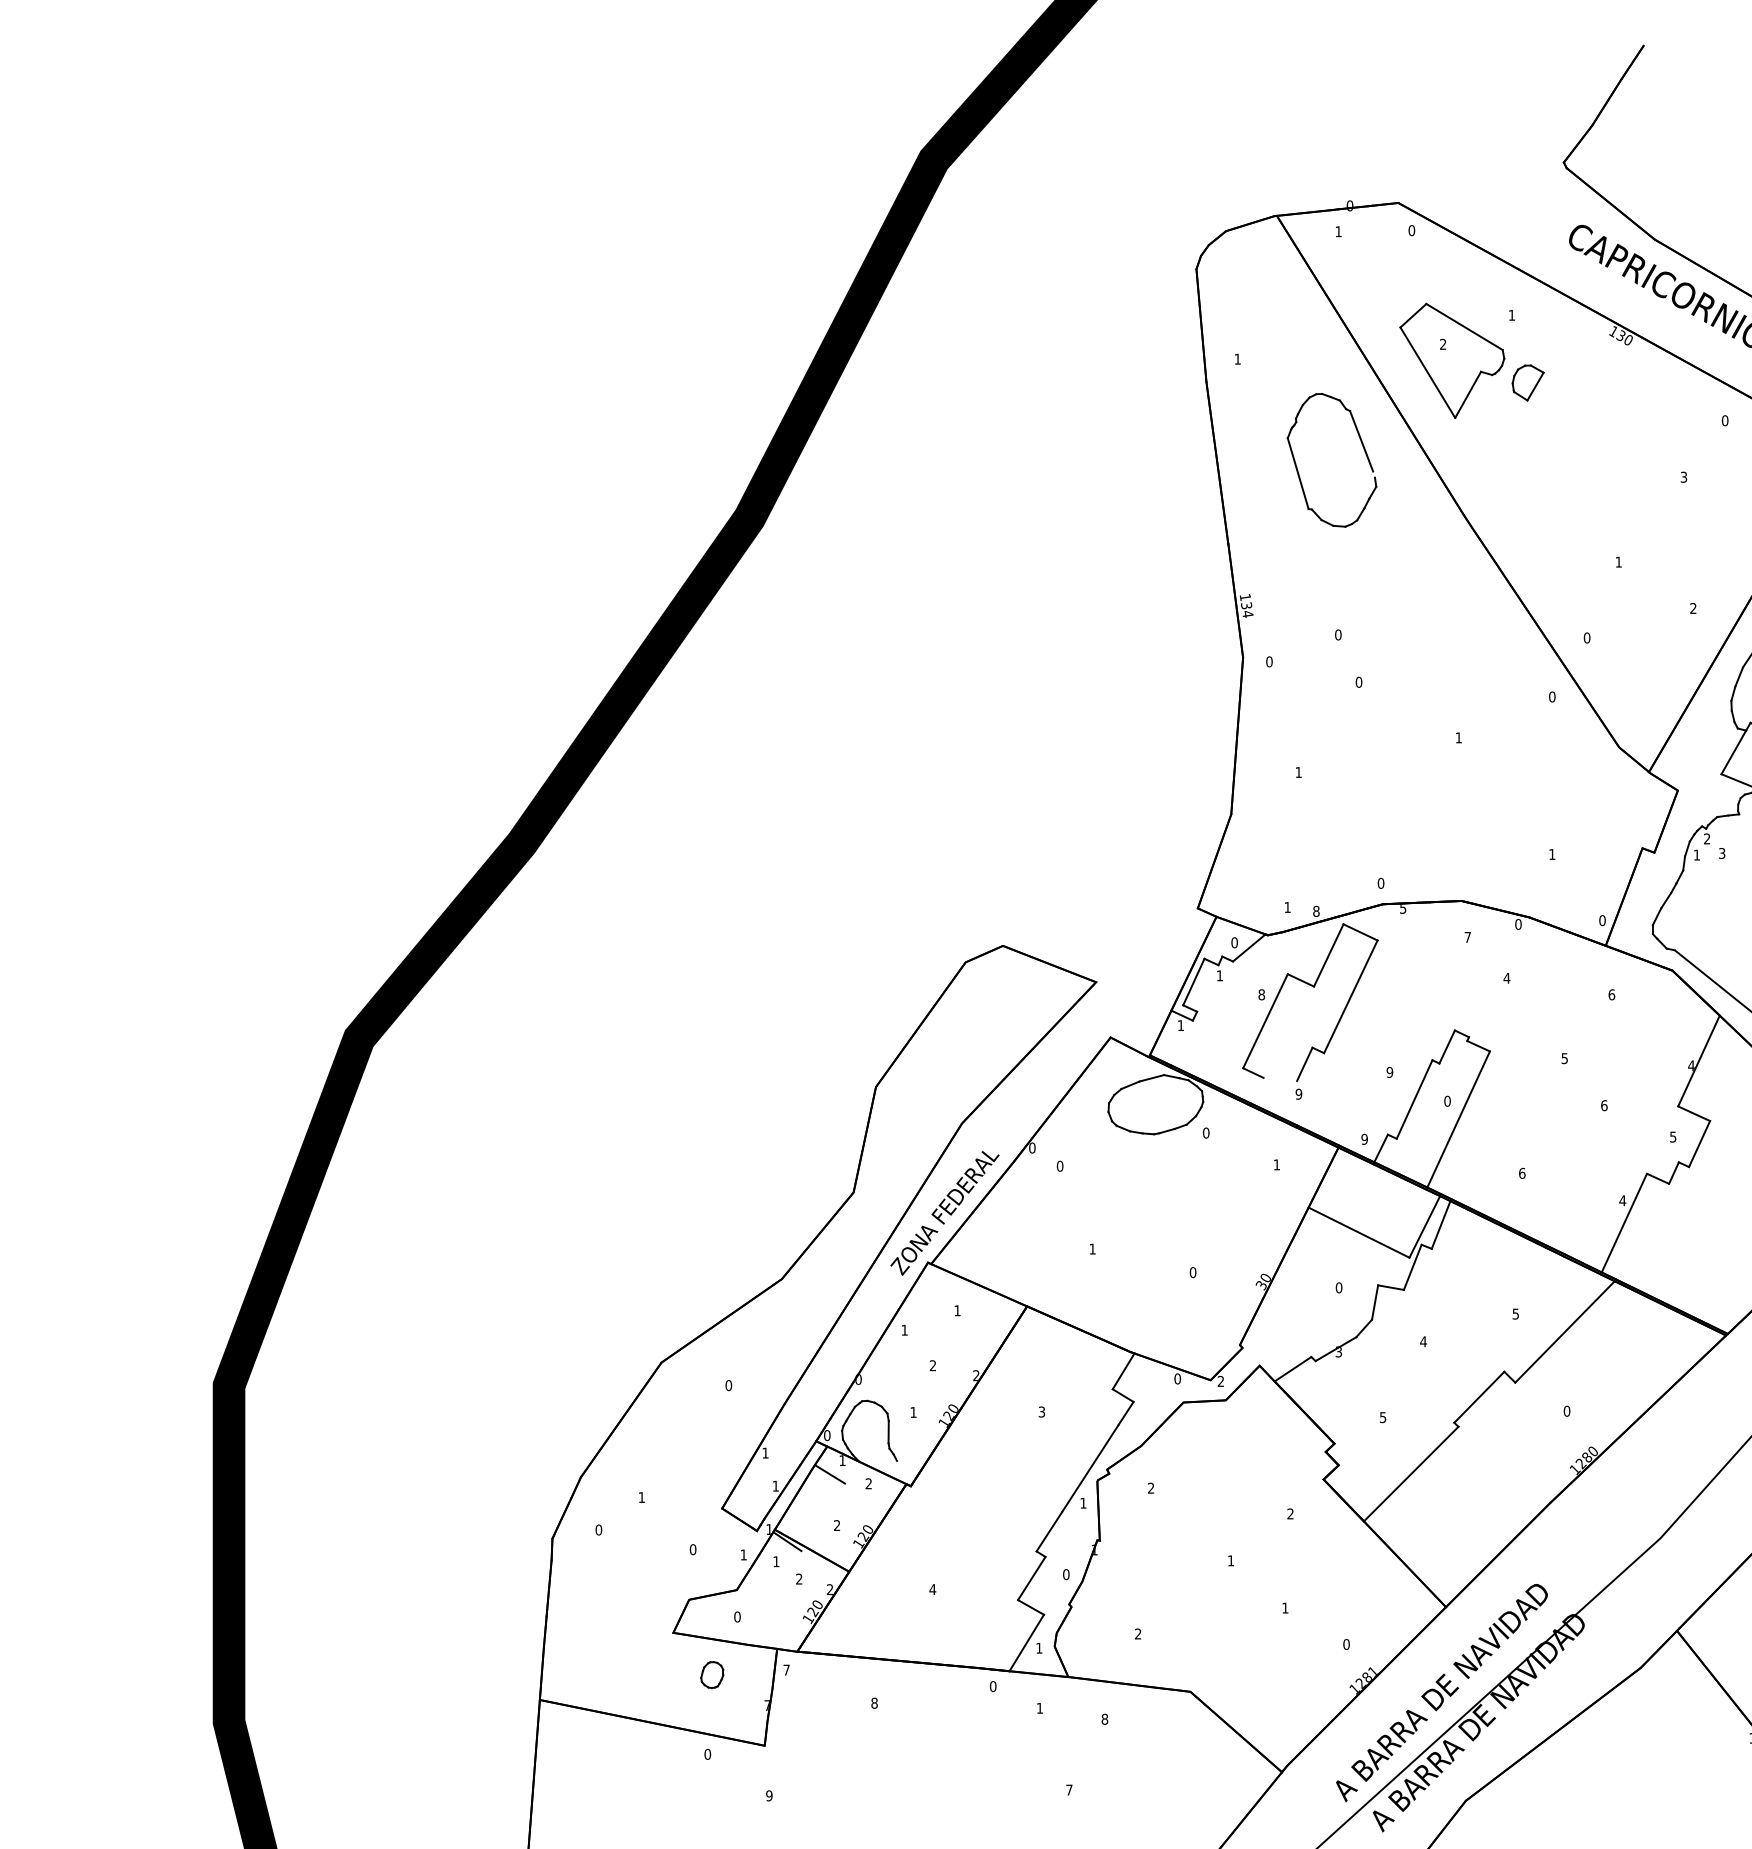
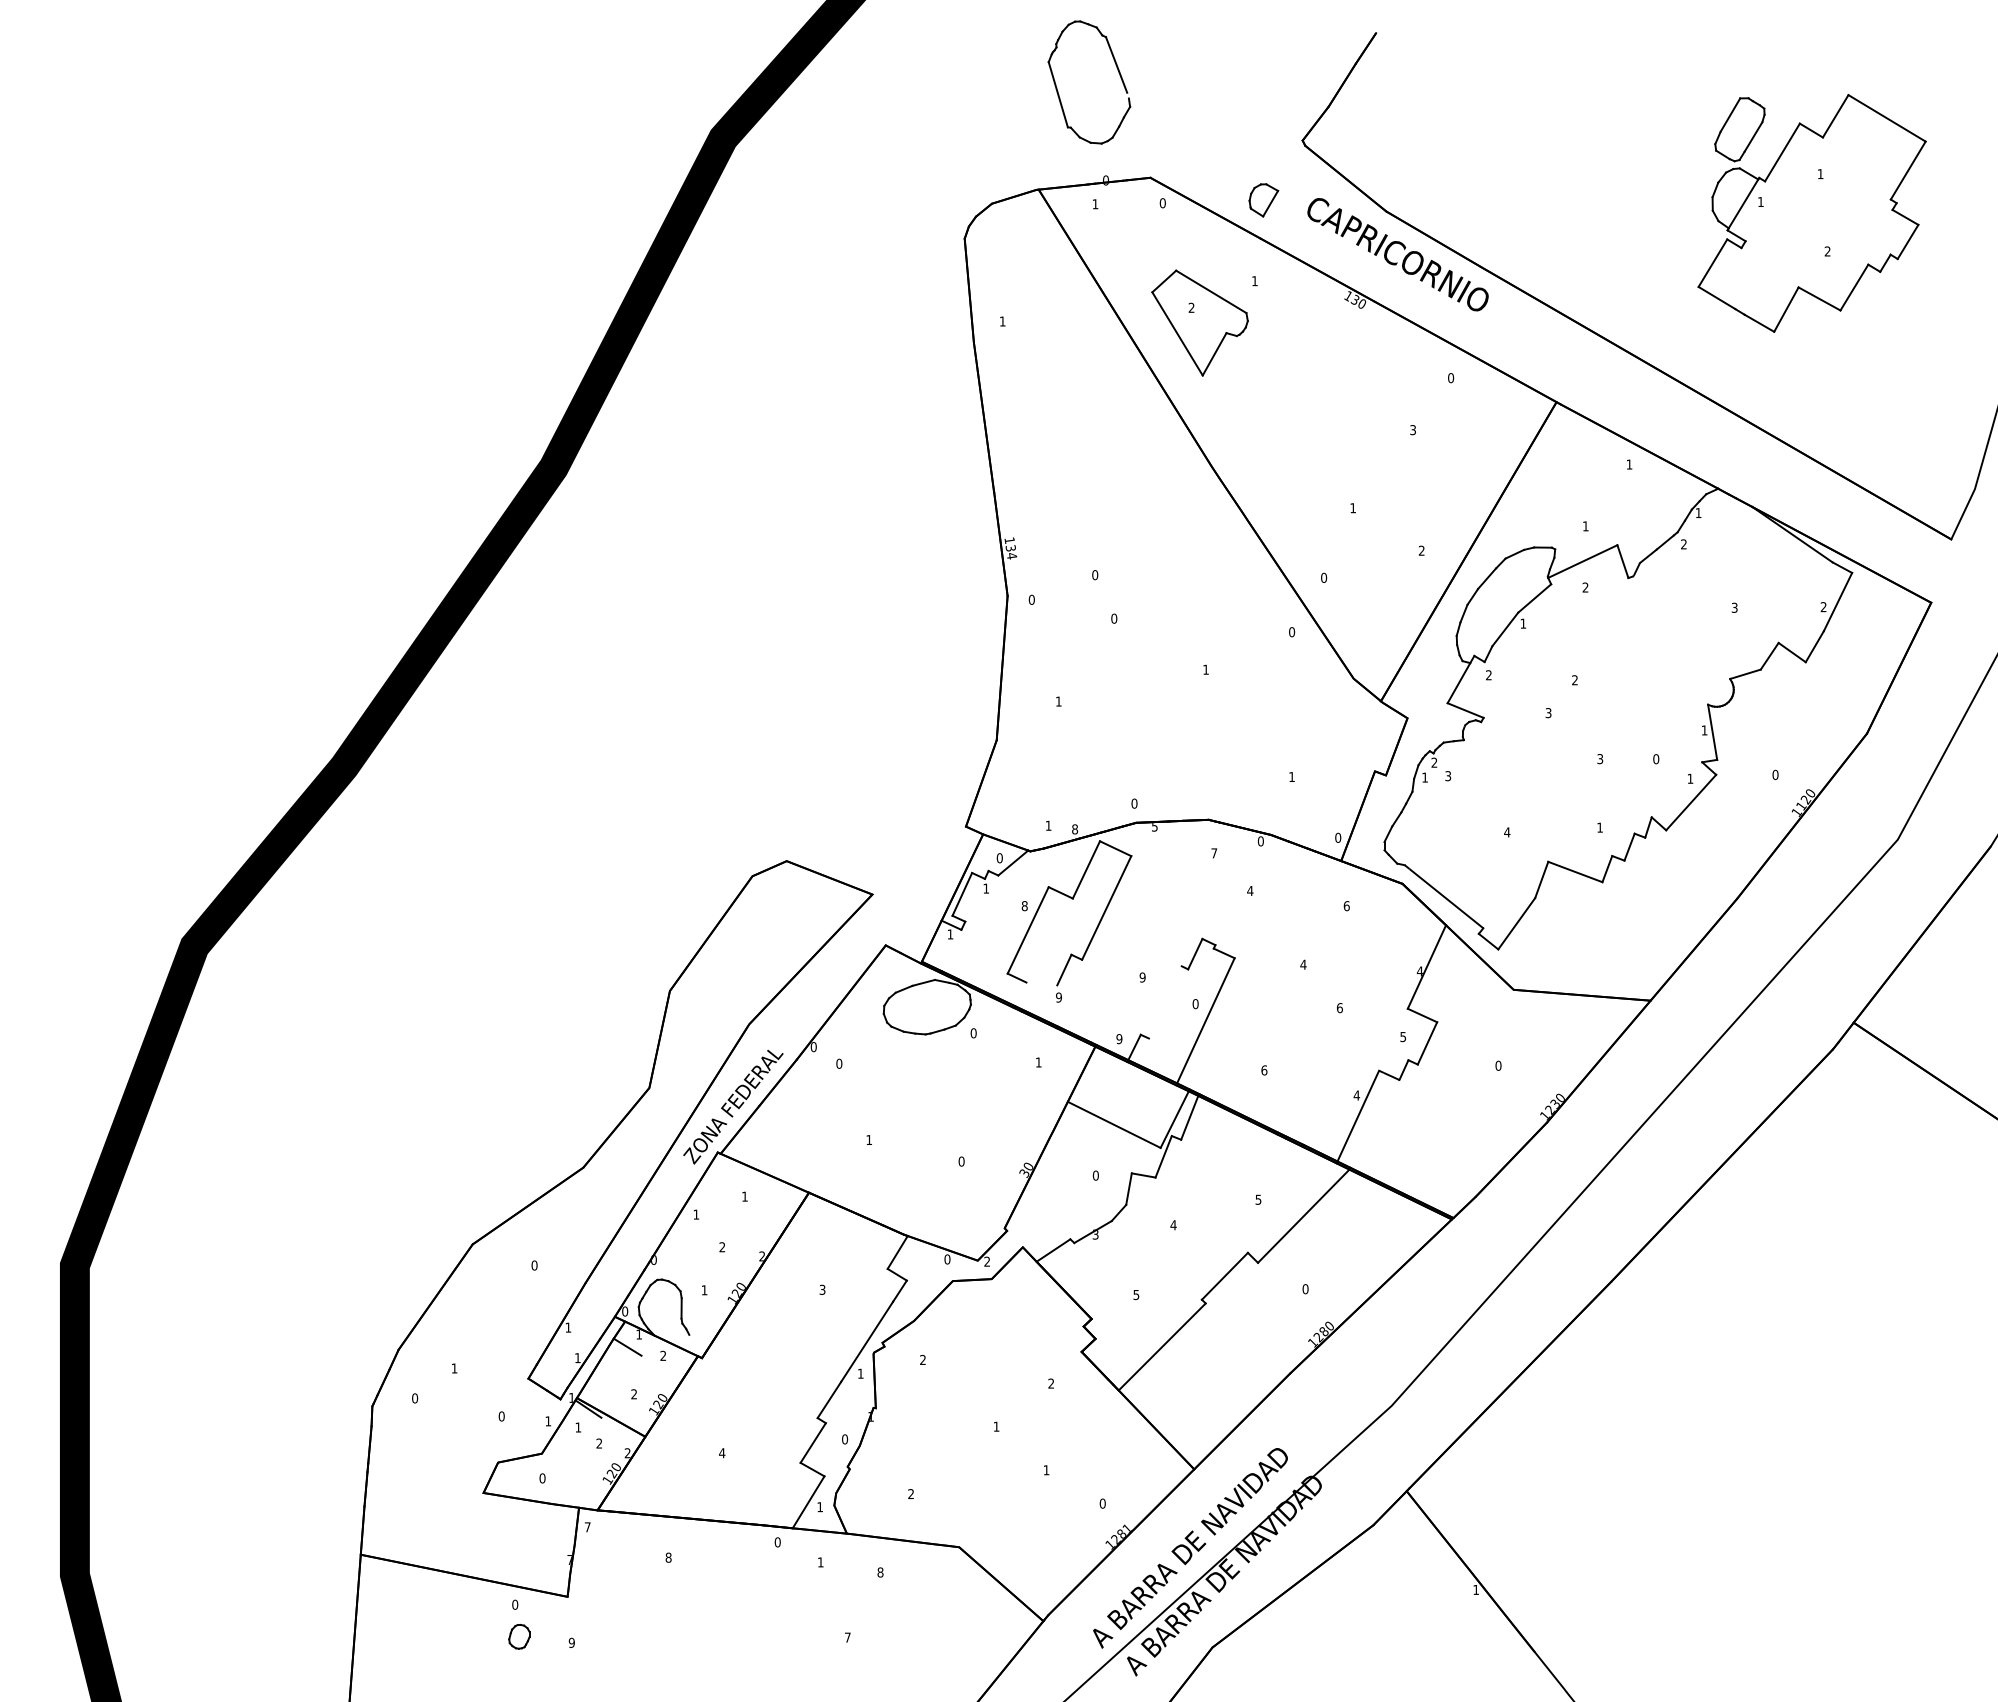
part: (1527, 383) -> (1263, 200), moved
part: (1363, 450) -> (1118, 73), moved
text: (1564, 1058) -> (1303, 964), 5 -> 4
line: (1413, 1099) -> (1164, 1002), removed
part: (712, 1674) -> (519, 1636), moved

